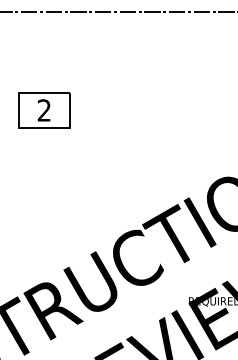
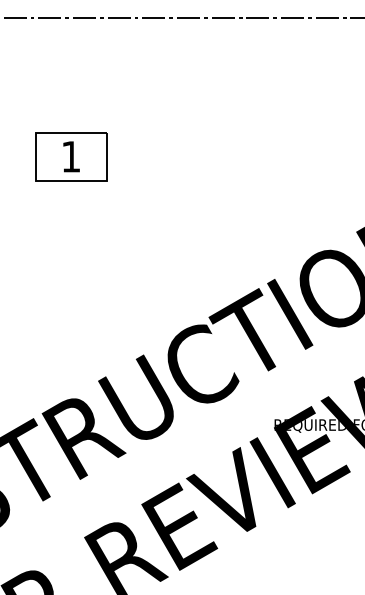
text: (43, 110) -> (70, 156), 2 -> 1

